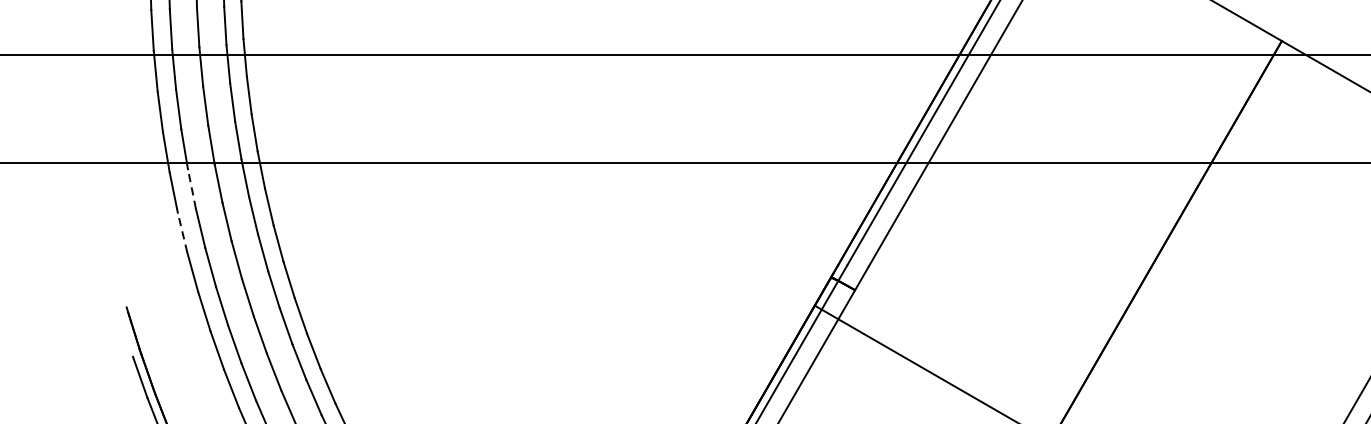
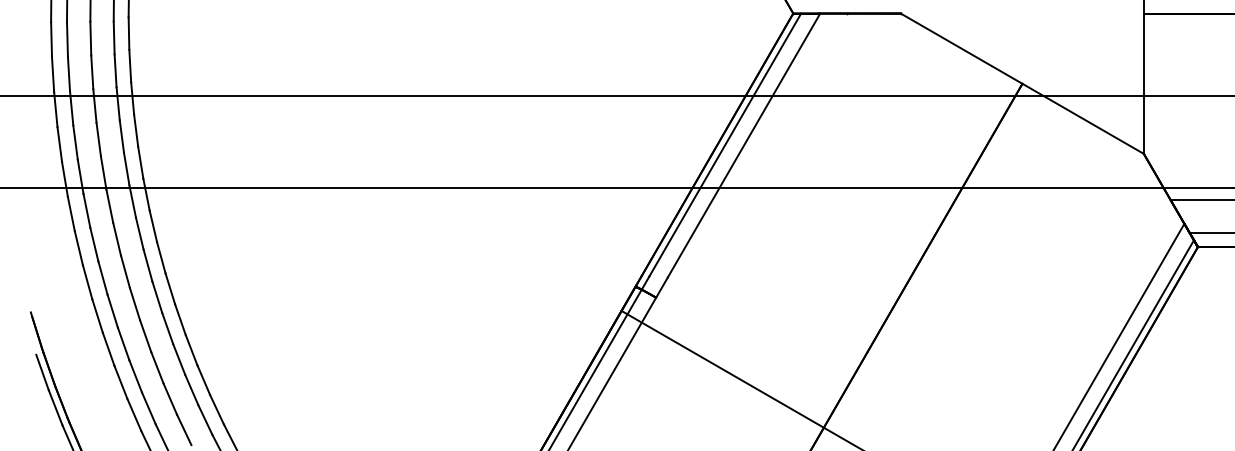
line: (191, 188) -> (86, 210), dashed -> solid
line: (182, 232) -> (78, 248), dashed -> solid

